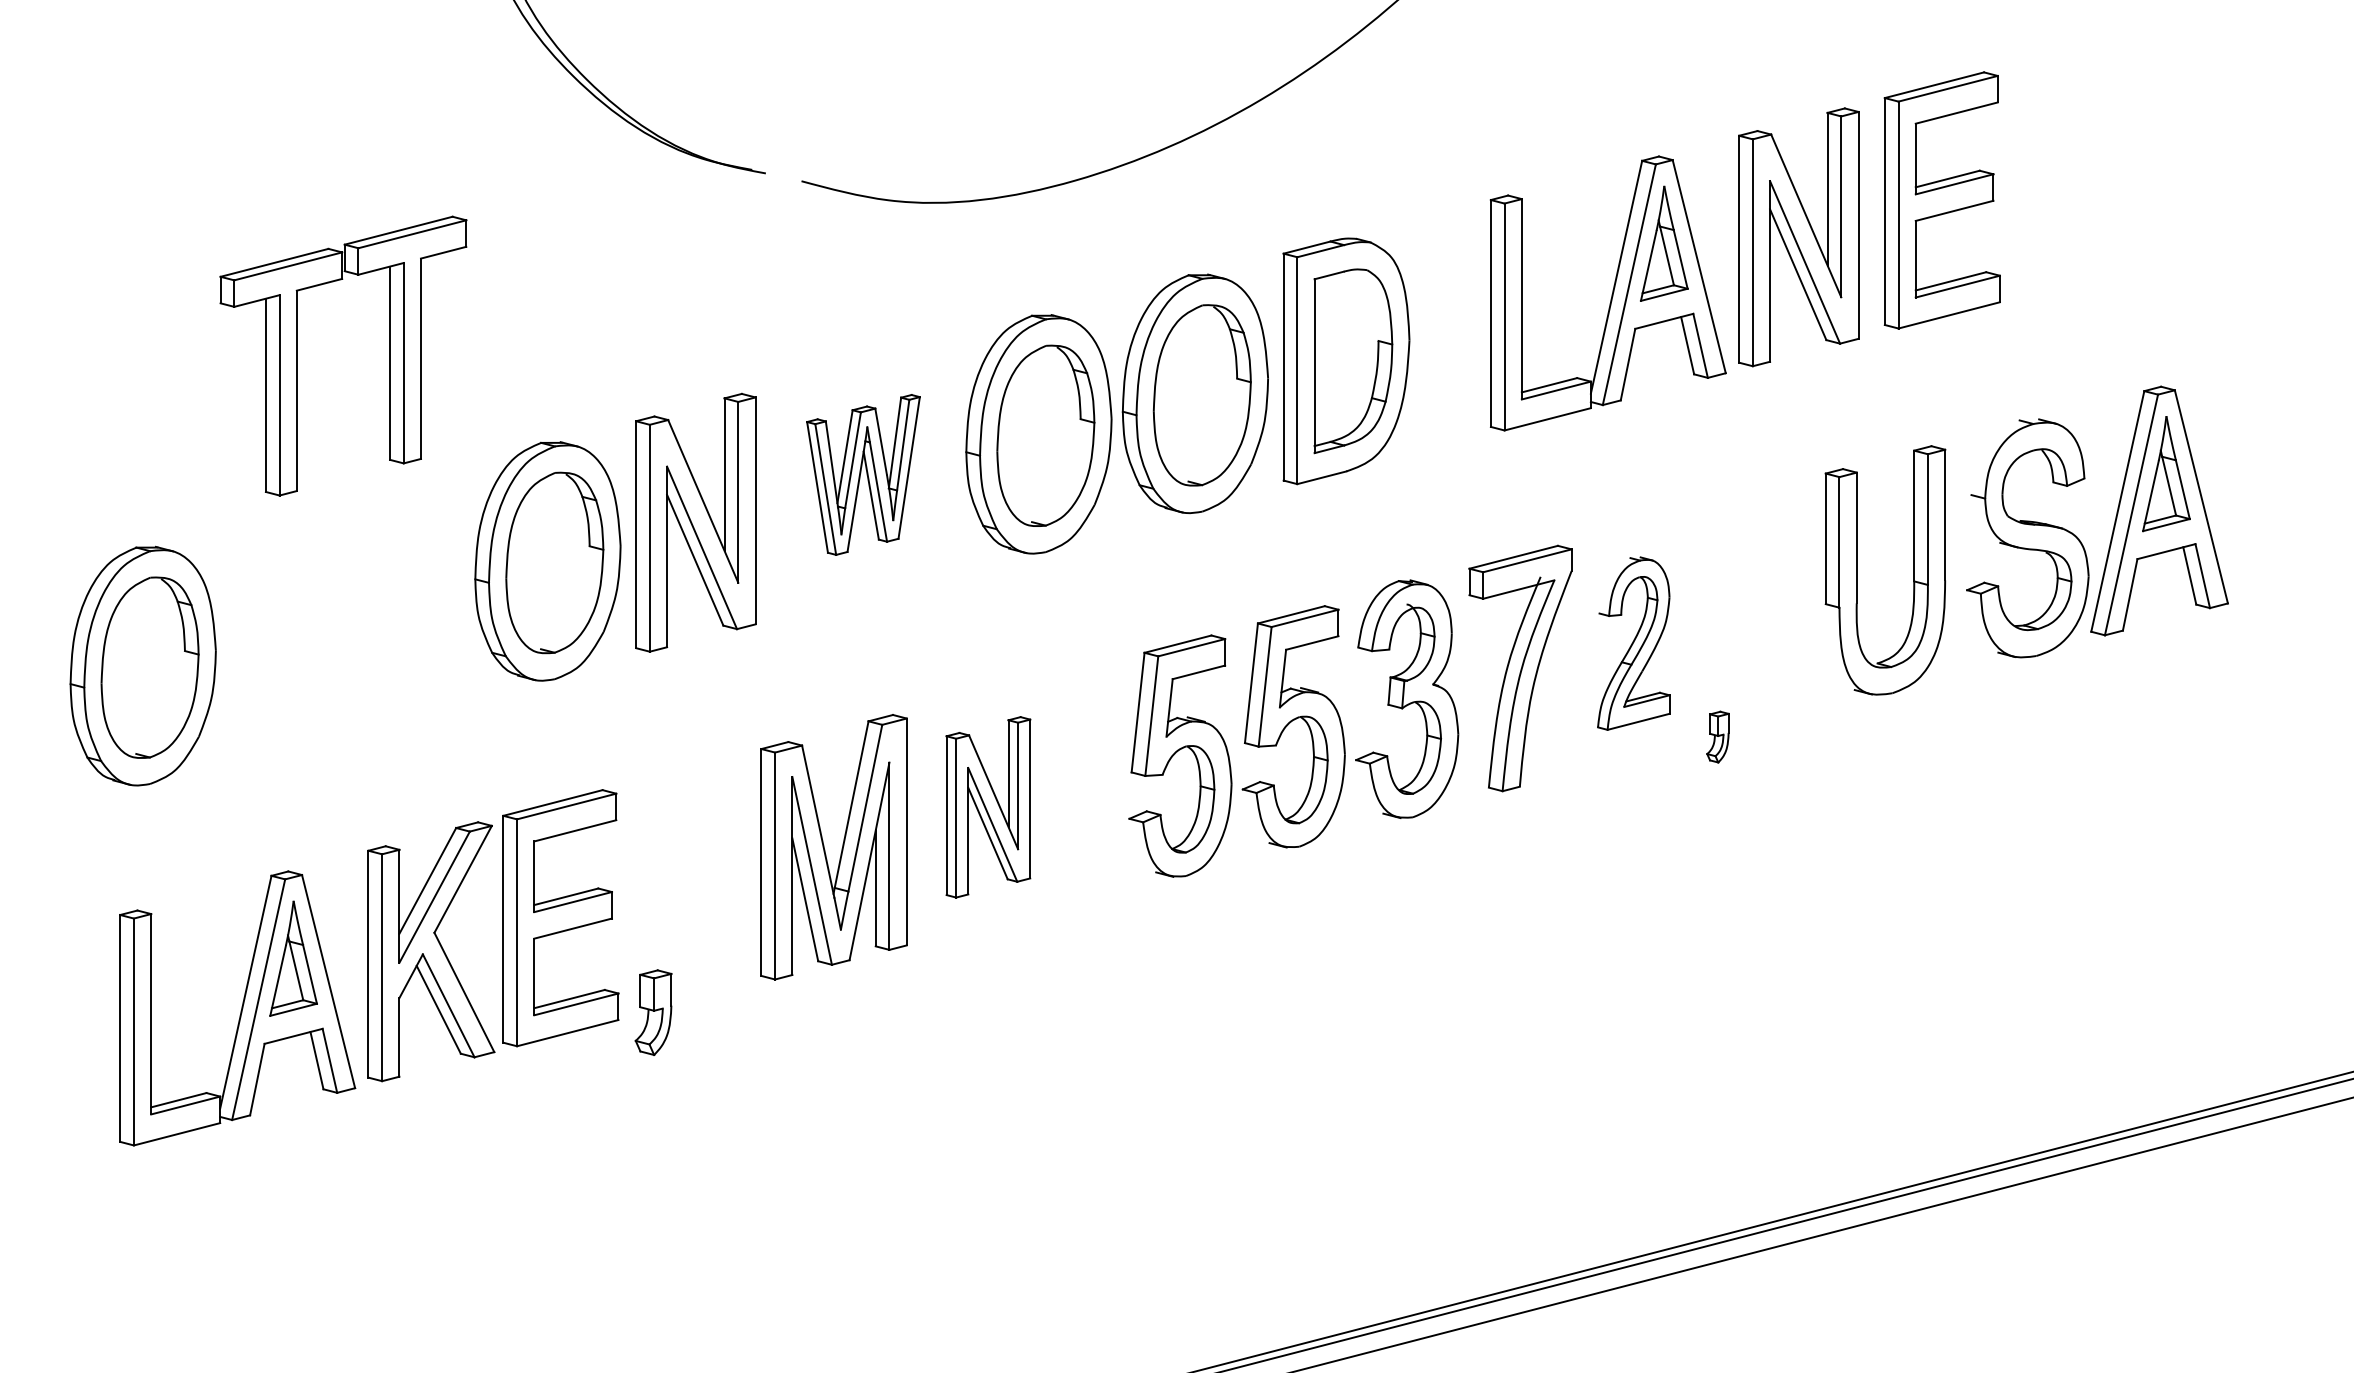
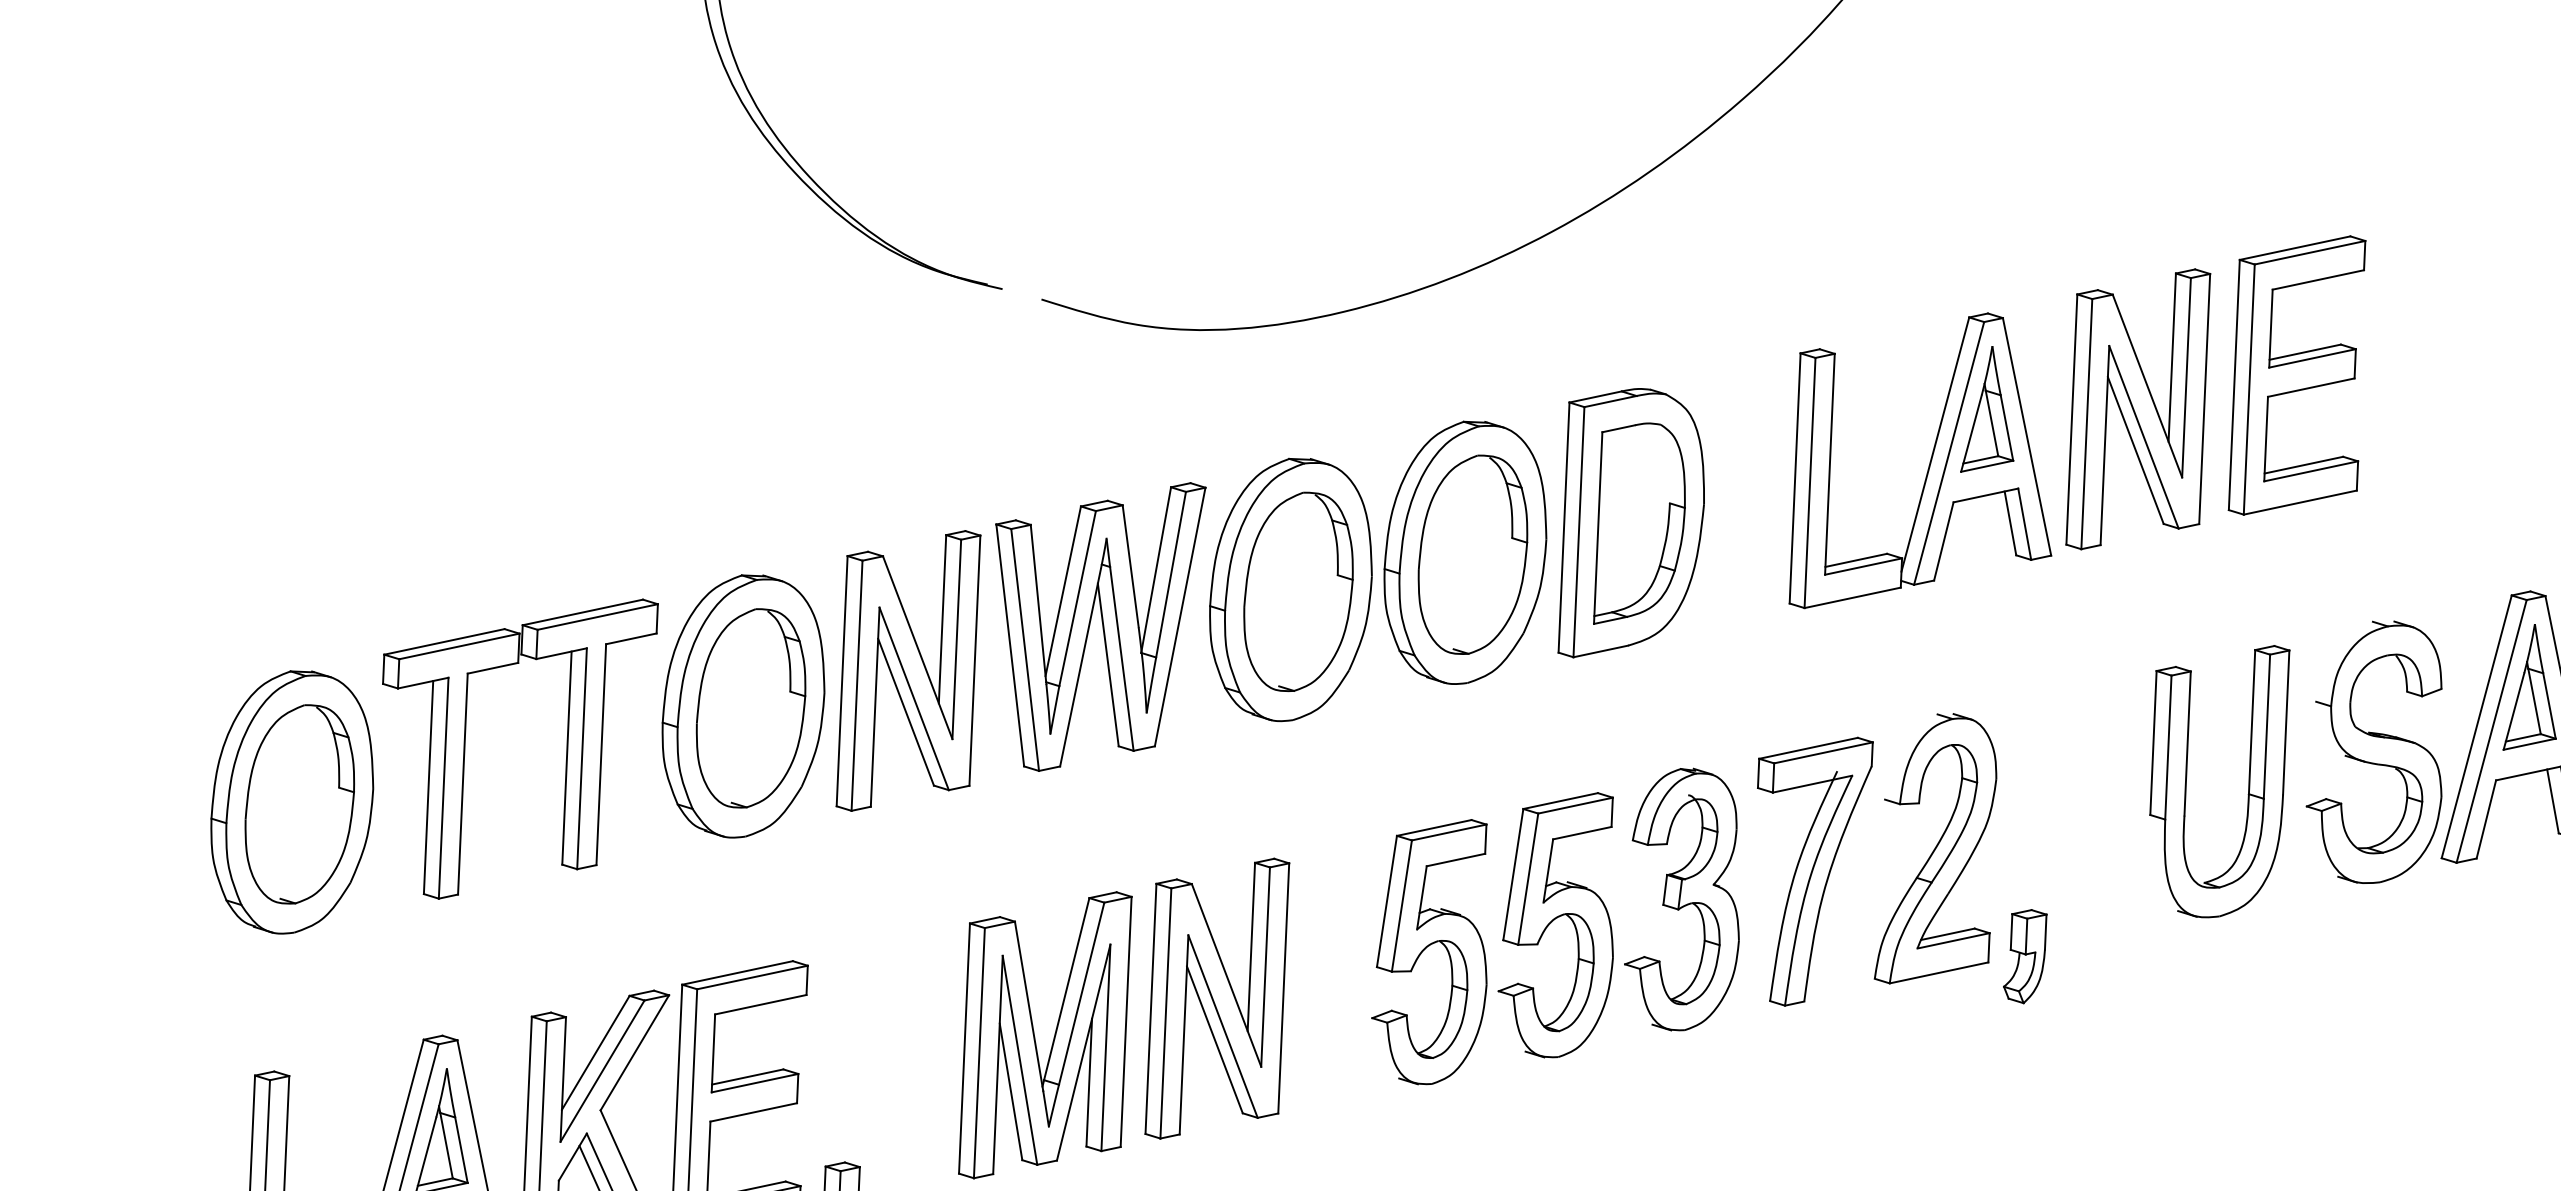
part: (297, 355) -> (465, 745), moved
part: (863, 474) -> (1095, 625), size x1.67
part: (1633, 643) -> (1936, 849), size x1.43
part: (1717, 736) -> (2024, 955), size x1.67
part: (988, 807) -> (1217, 998), size x1.43

